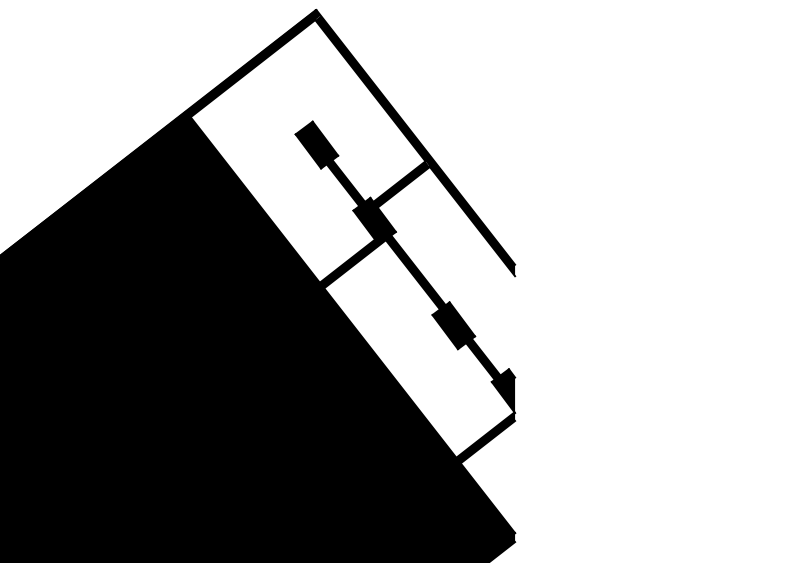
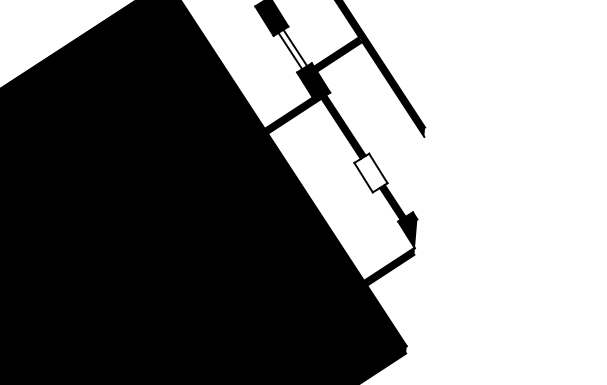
fill: (345, 183) -> (292, 49), removed
fill: (453, 325) -> (370, 172), removed

